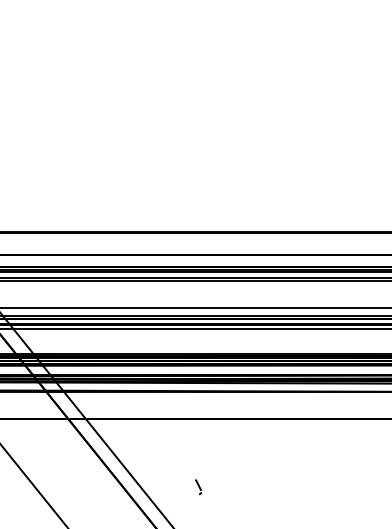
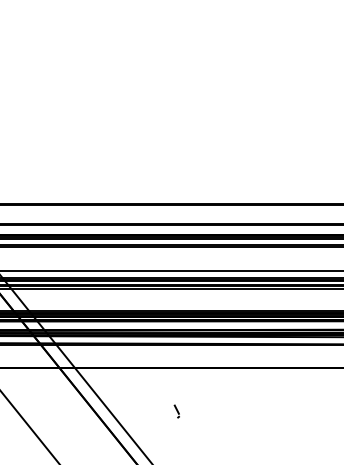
part: (198, 487) -> (176, 411), moved

